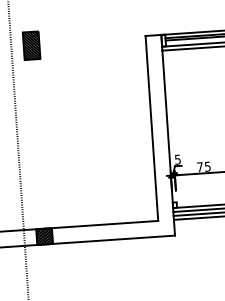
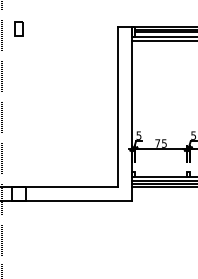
part: (30, 45) -> (18, 28), size x0.6
hatch: (44, 236) -> (19, 194), removed

